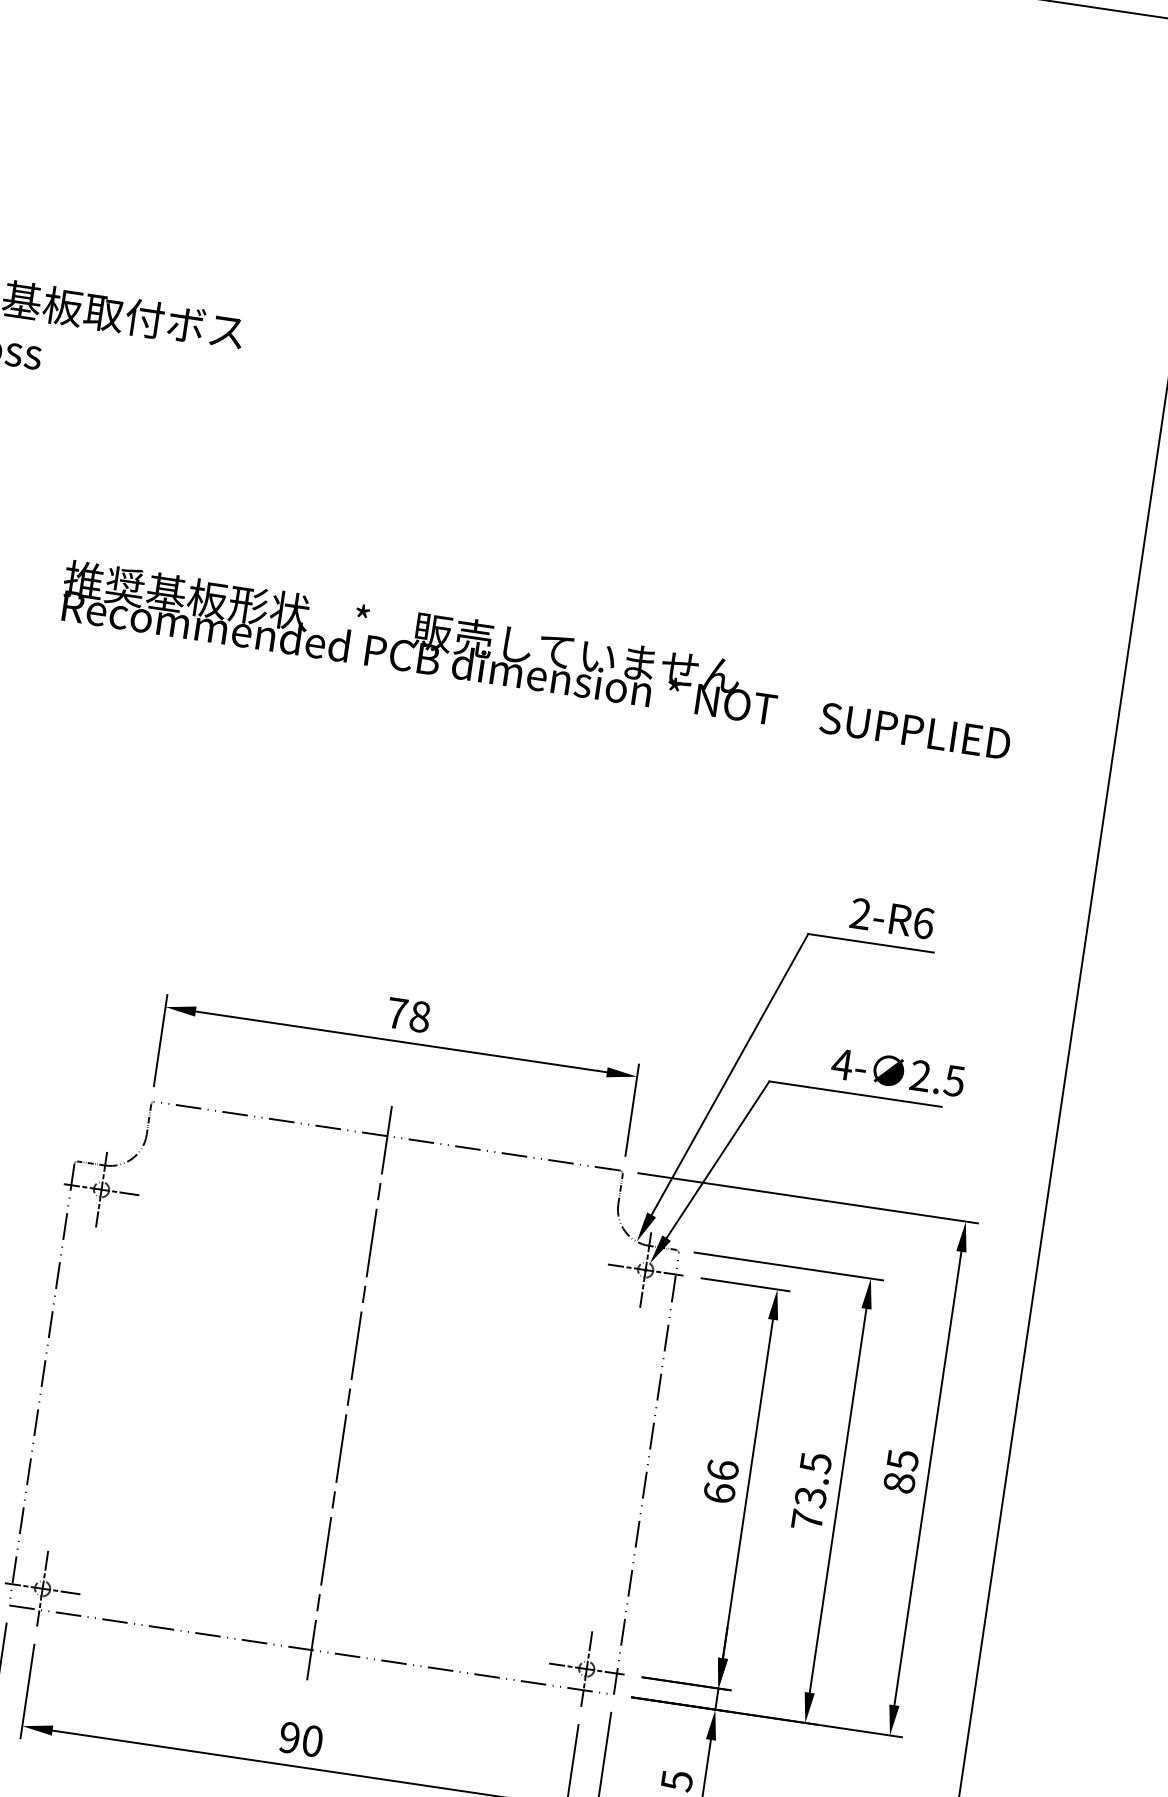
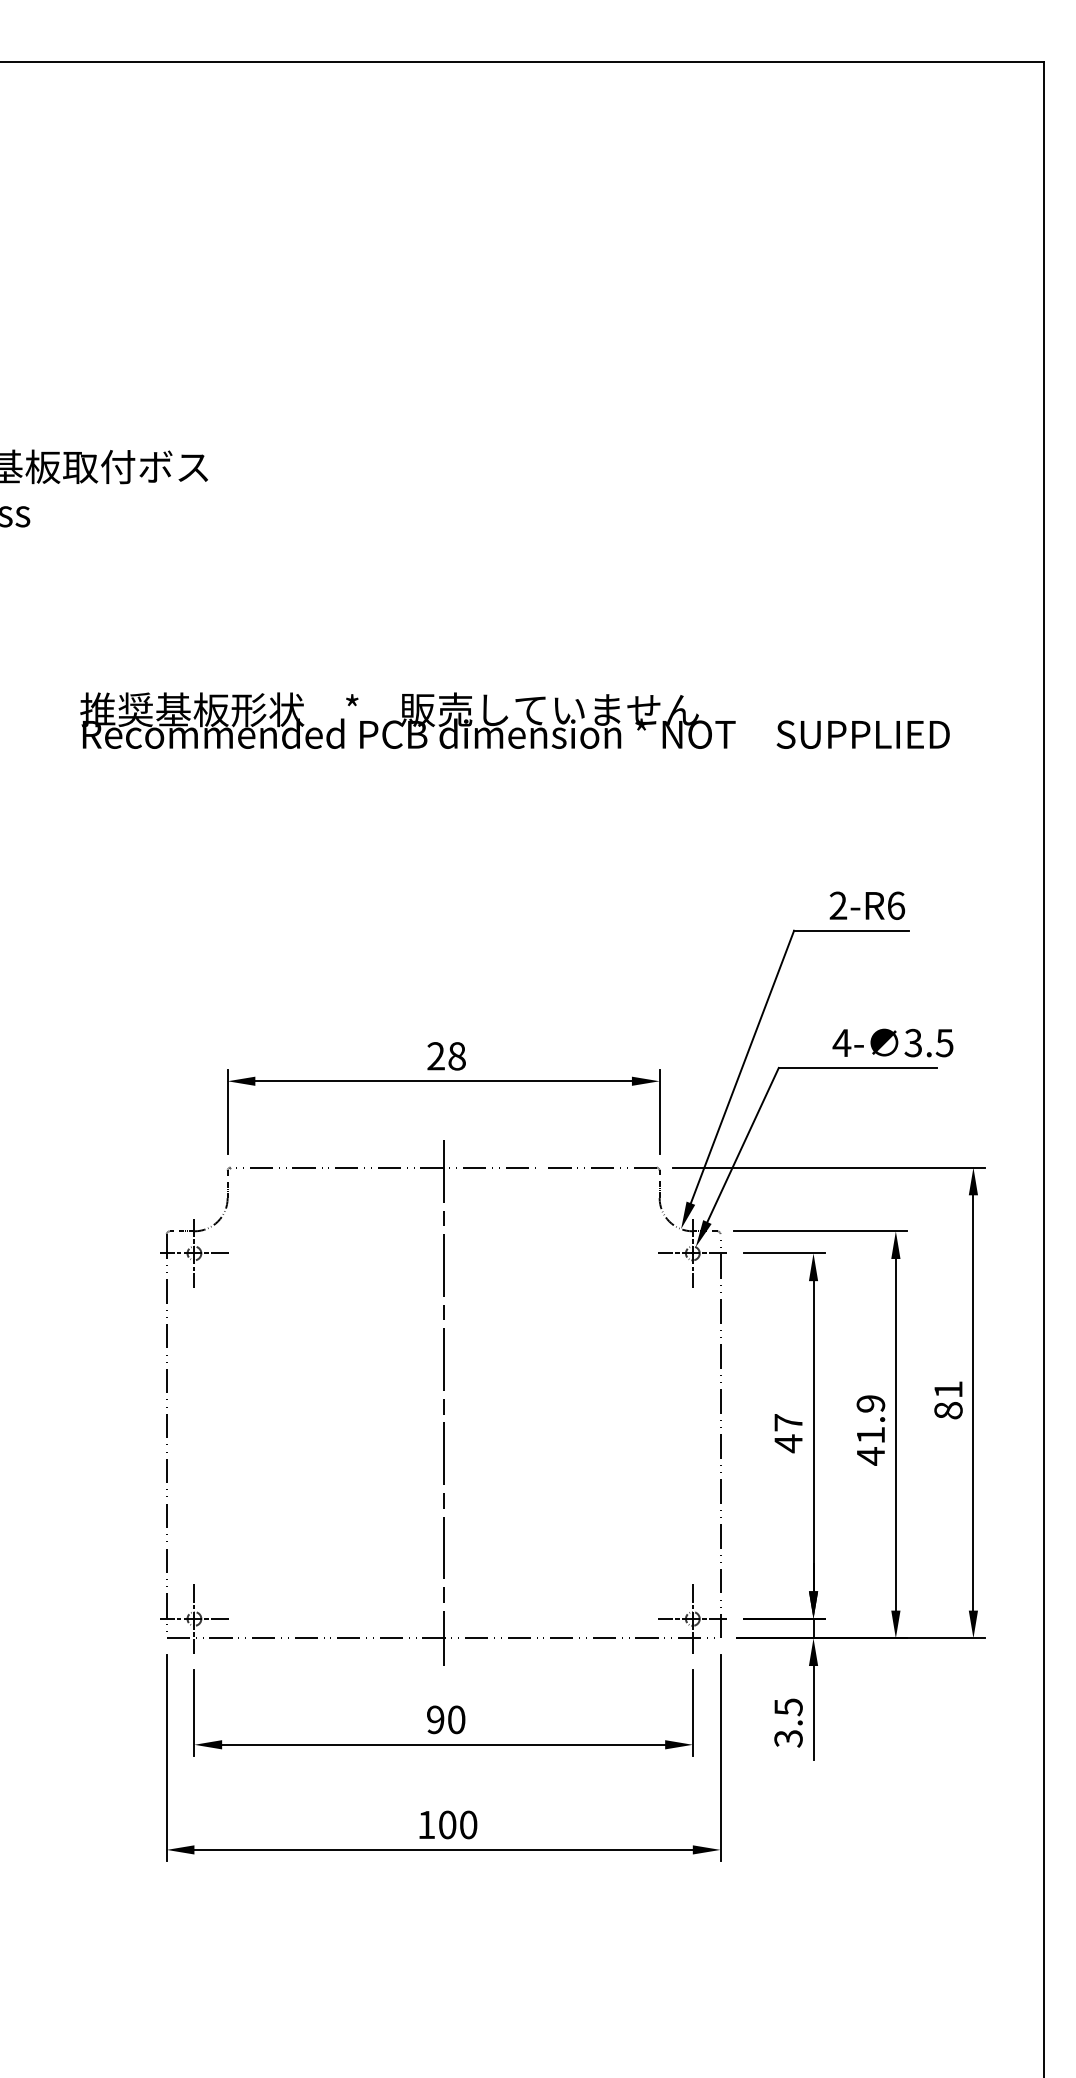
text: (396, 1013) -> (435, 1056), 78 -> 28
text: (920, 1076) -> (913, 1043), 2.5 -> 3.5
text: (902, 1459) -> (948, 1389), 85 -> 81
text: (721, 1482) -> (788, 1433), 66 -> 47
text: (811, 1491) -> (870, 1430), 73.5 -> 41.9

